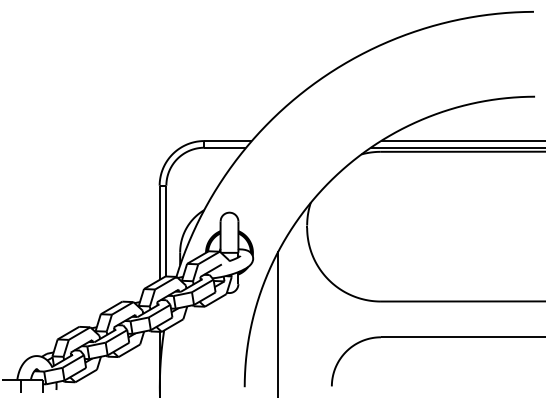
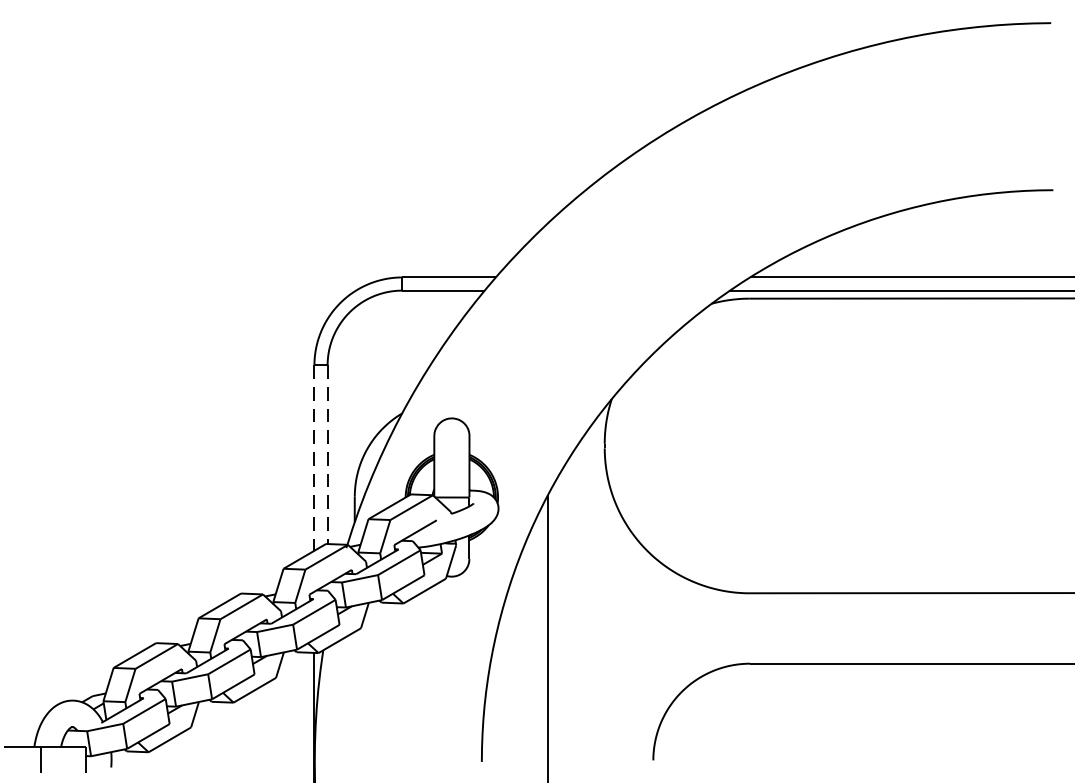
line: (166, 231) -> (327, 455), solid -> dashed
line: (159, 233) -> (314, 459), solid -> dashed

